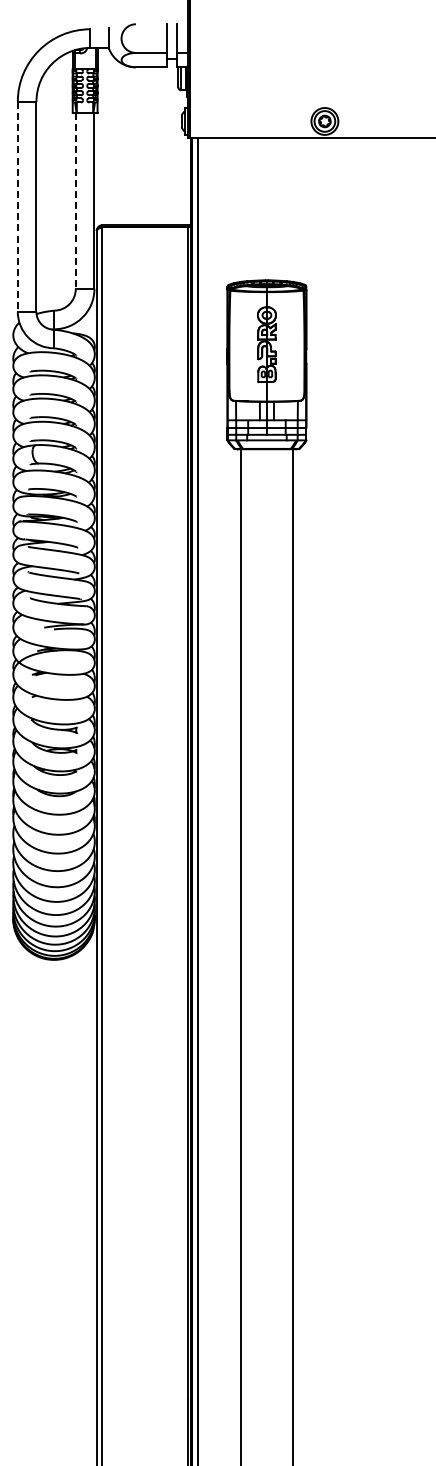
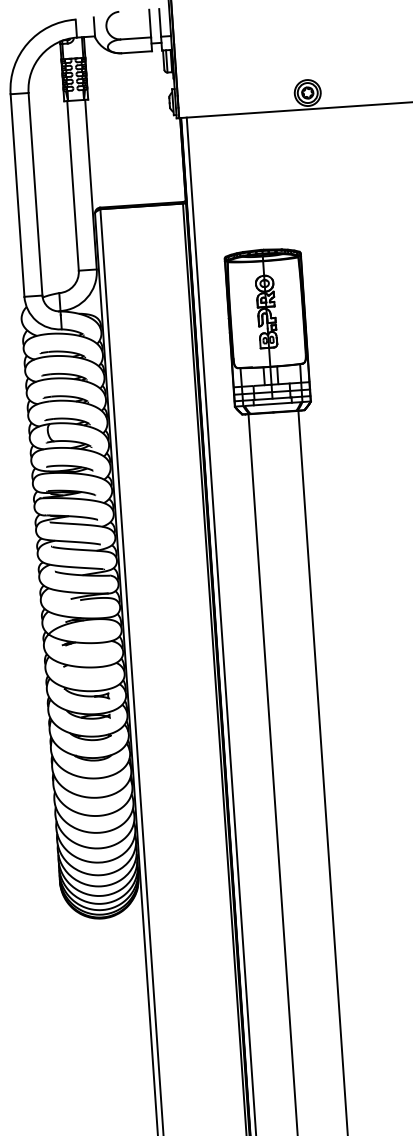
line: (75, 201) -> (72, 186), dashed -> solid
line: (17, 207) -> (17, 196), dashed -> solid

